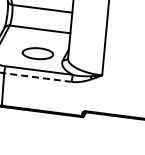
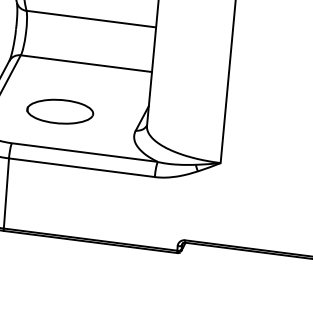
part: (37, 53) -> (59, 111), moved
line: (37, 77) -> (80, 167), dashed -> solid

